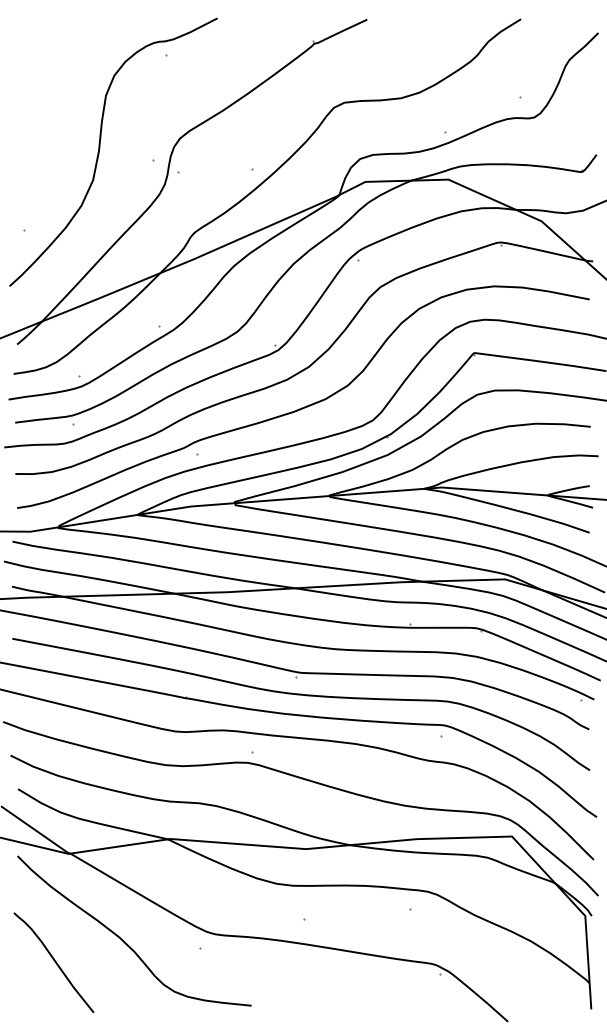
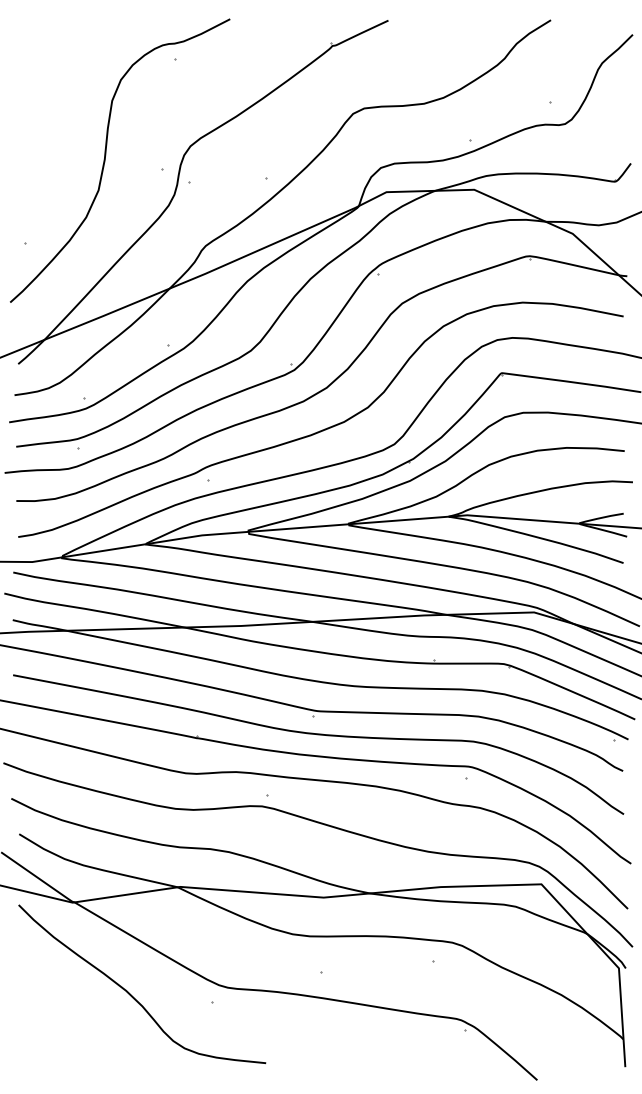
curve: (54, 962) -> (57, 1017), removed

